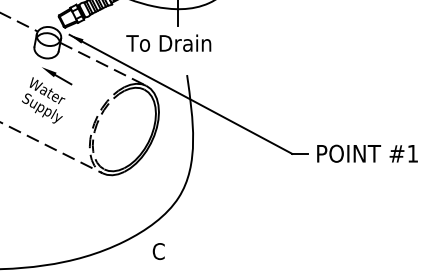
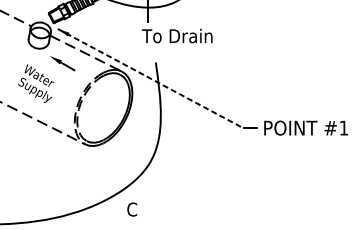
text: (168, 42) -> (177, 35), moved
part: (57, 76) -> (62, 63), moved
line: (181, 94) -> (151, 78), solid -> dashed

